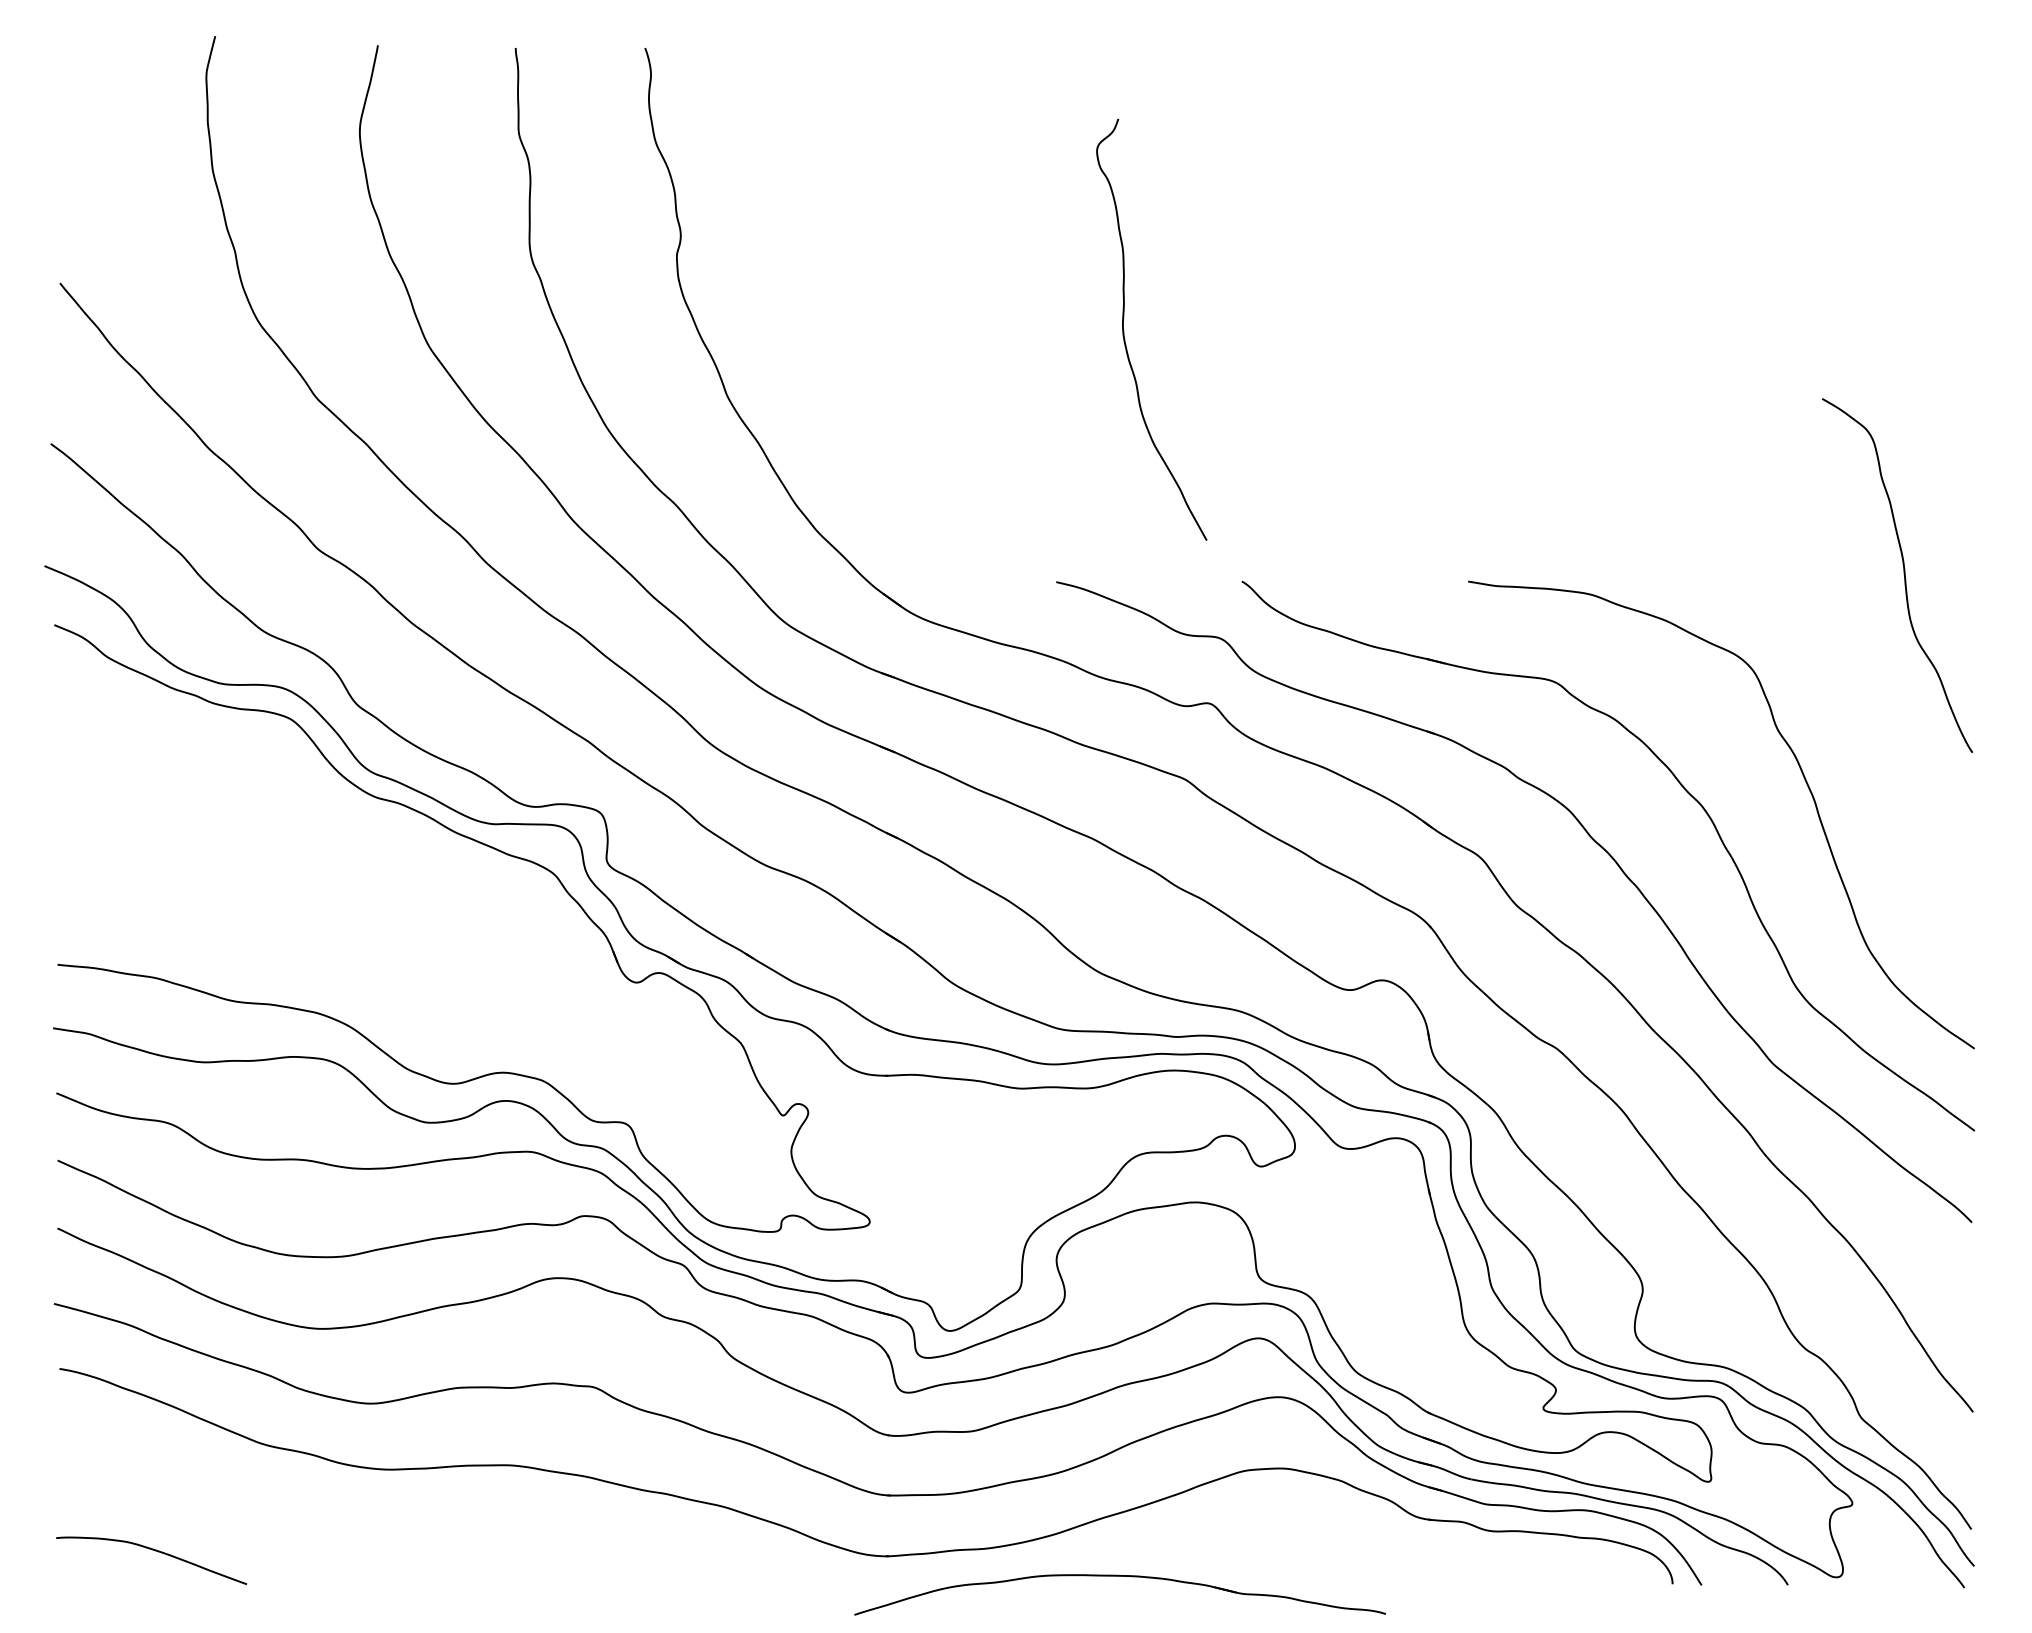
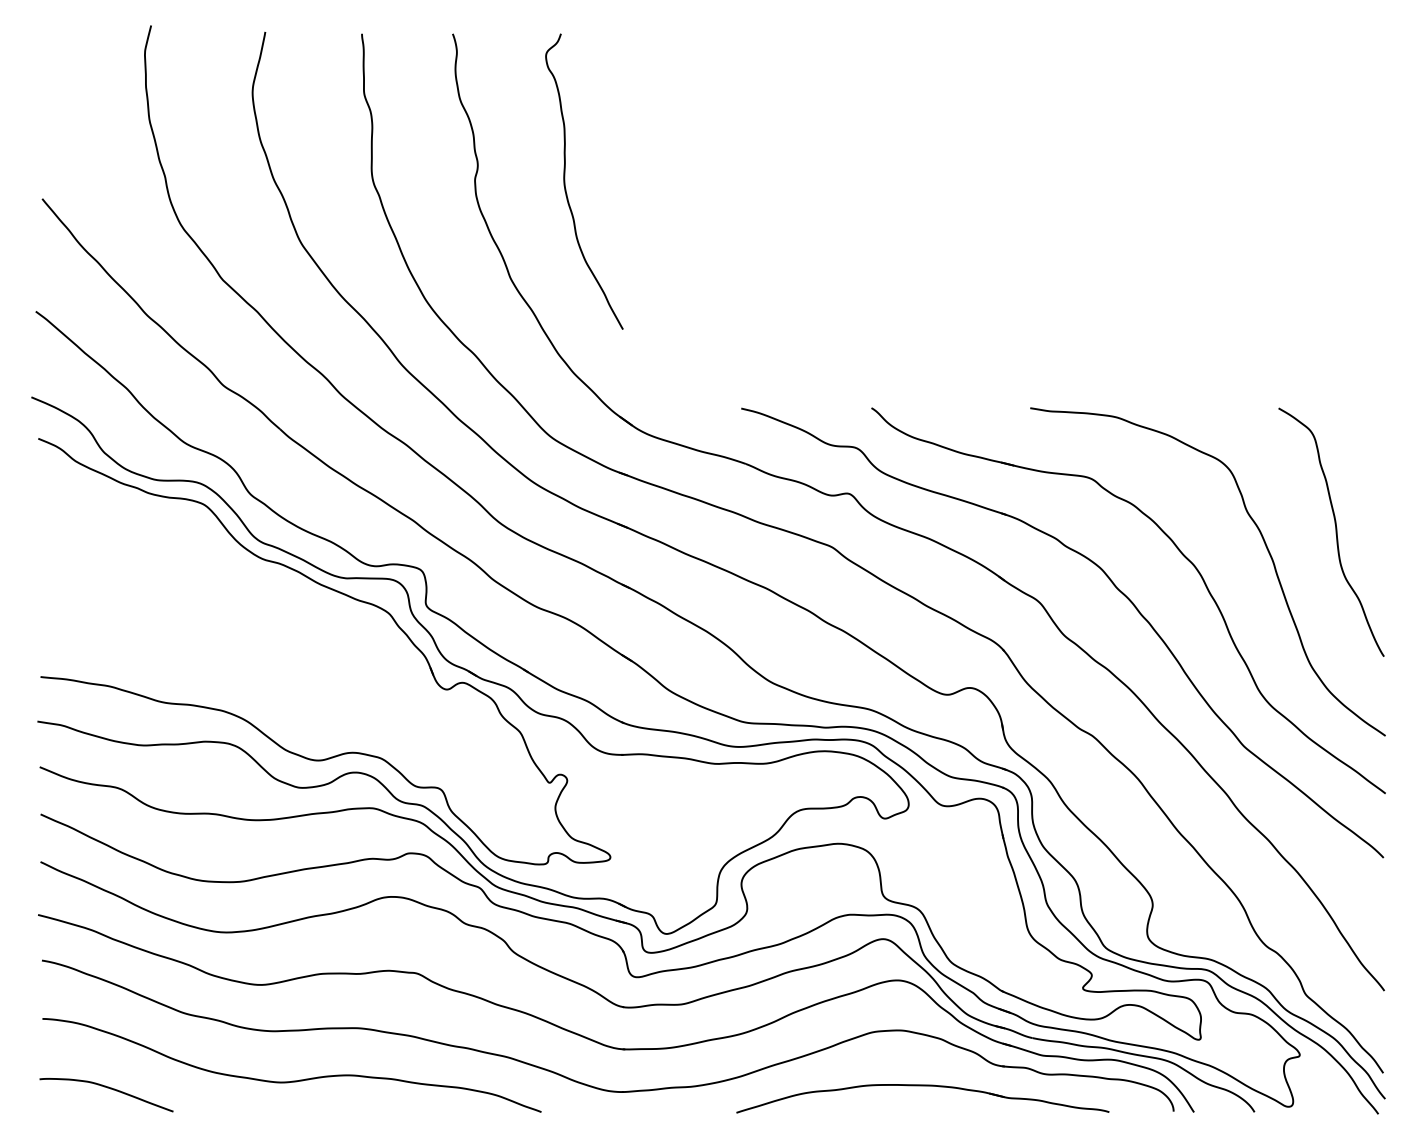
curve: (1124, 330) -> (565, 182), moved
curve: (1903, 574) -> (1335, 531), moved
curve: (415, 1540) -> (291, 1080), added
part: (1119, 1576) -> (922, 1085), moved

